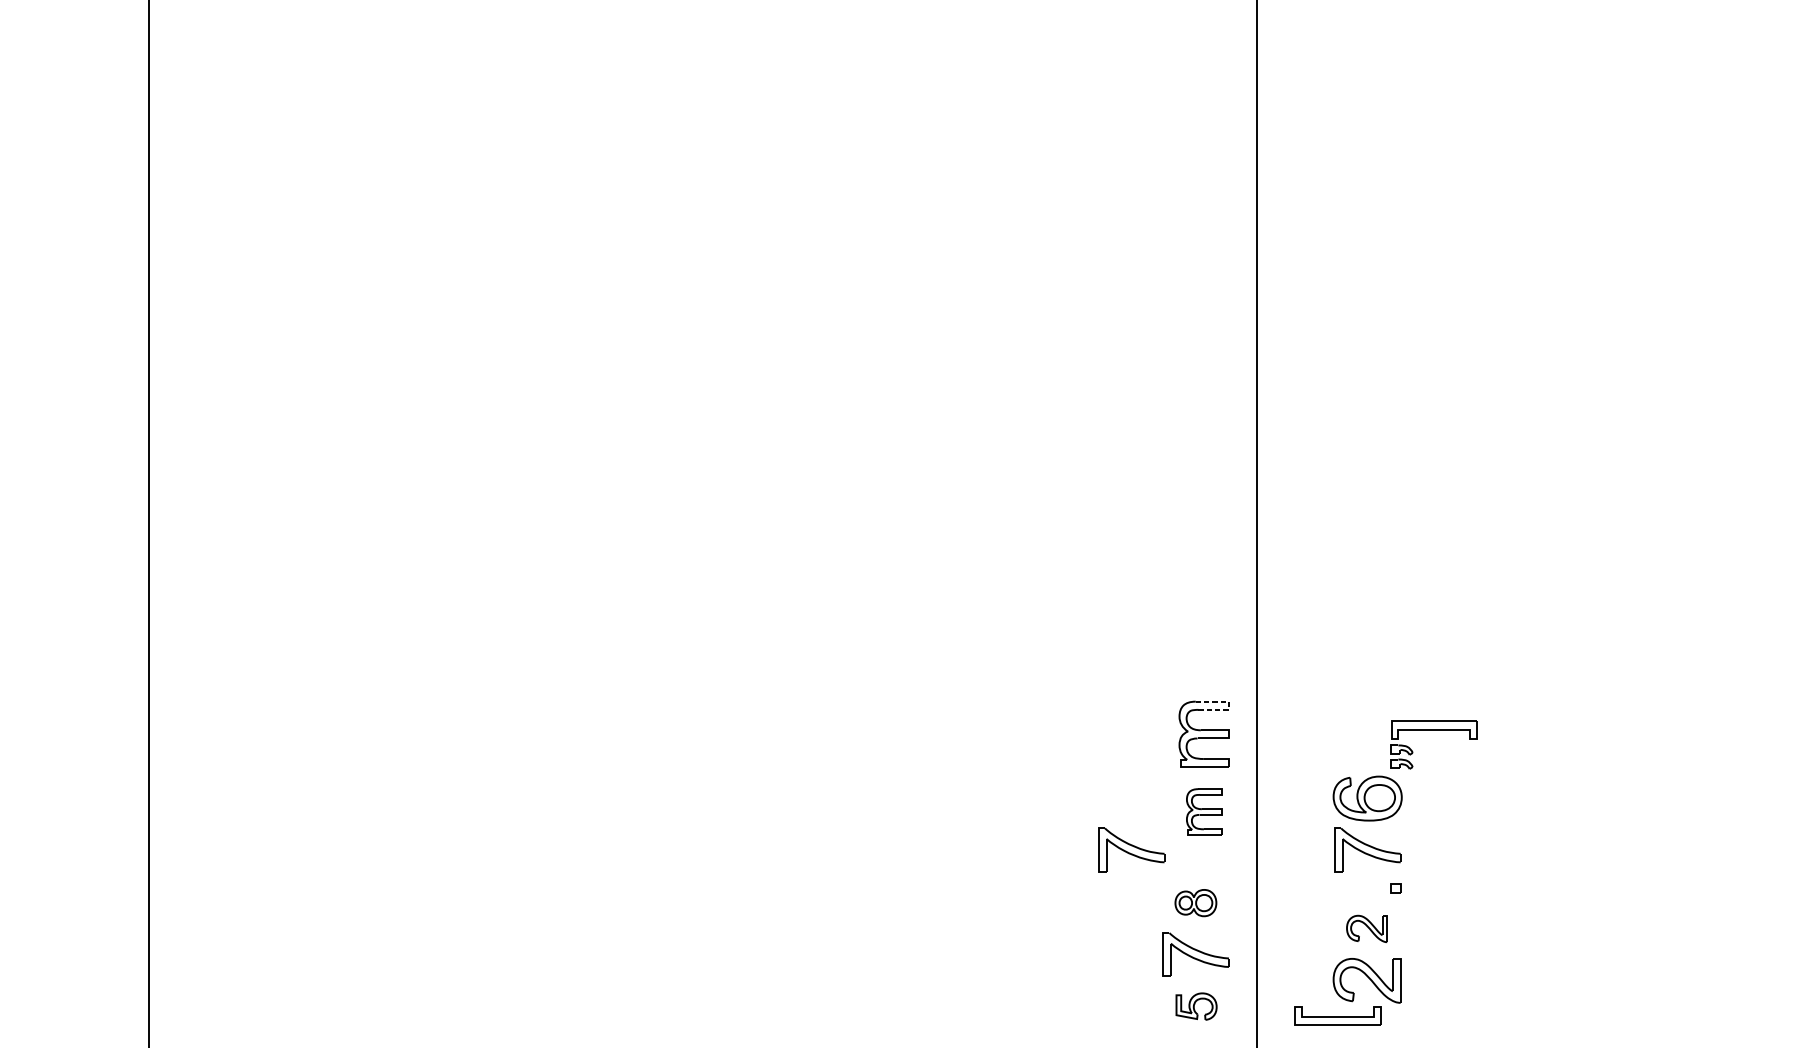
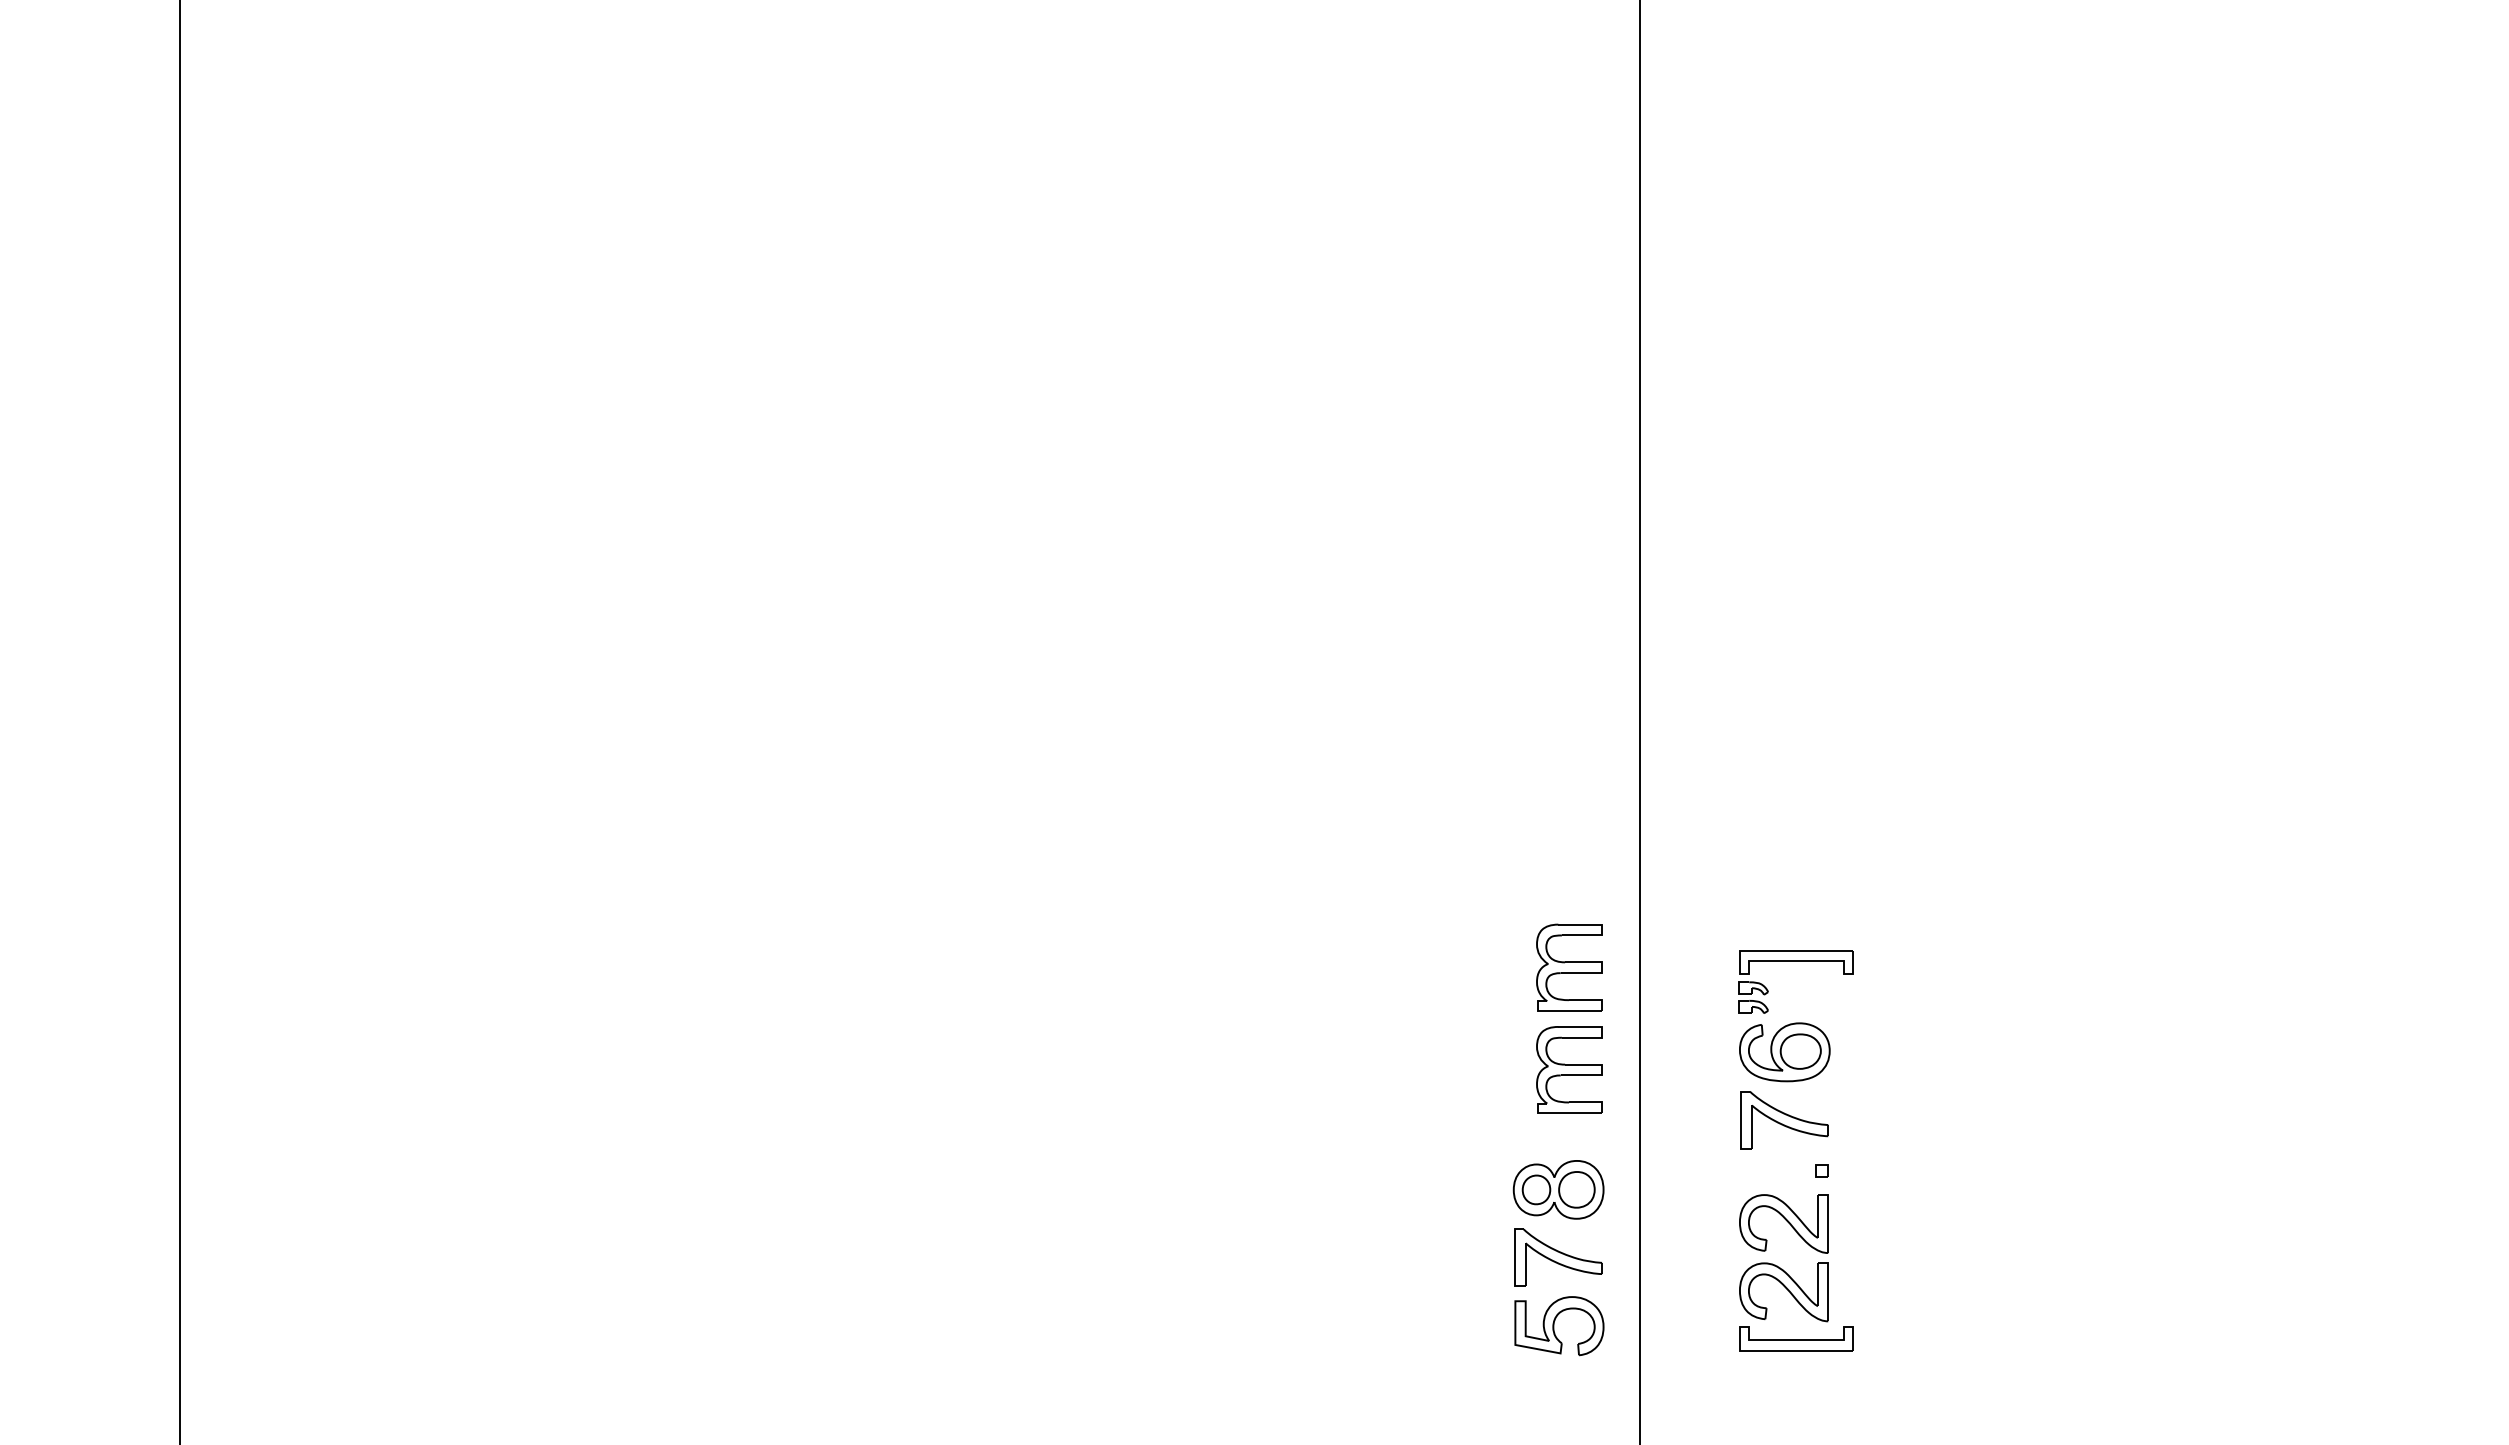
line: (1229, 704) -> (1602, 928), dashed -> solid
part: (1433, 729) -> (1795, 961), moved
part: (1204, 811) -> (1569, 1069), size x1.43
part: (1131, 850) -> (1473, 1120), removed
part: (1195, 902) -> (1558, 1189), size x1.67
part: (1366, 928) -> (1783, 1223), size x1.67
part: (1196, 1006) -> (1559, 1326), size x1.67
part: (1337, 1015) -> (1796, 1338), moved

